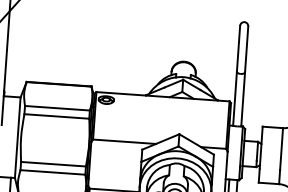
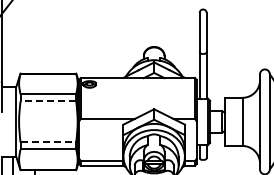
line: (56, 116) -> (48, 101), solid -> dashed
line: (53, 164) -> (48, 142), solid -> dashed

